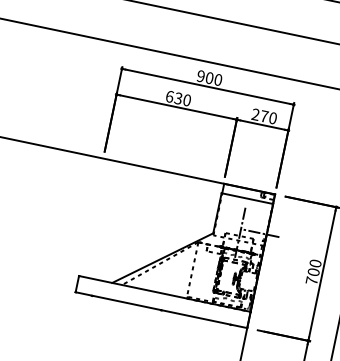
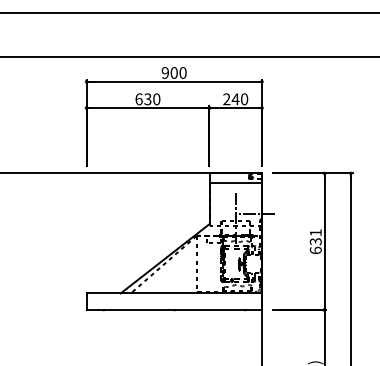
text: (264, 116) -> (235, 99), 270 -> 240
text: (313, 271) -> (315, 241), 700 -> 631

